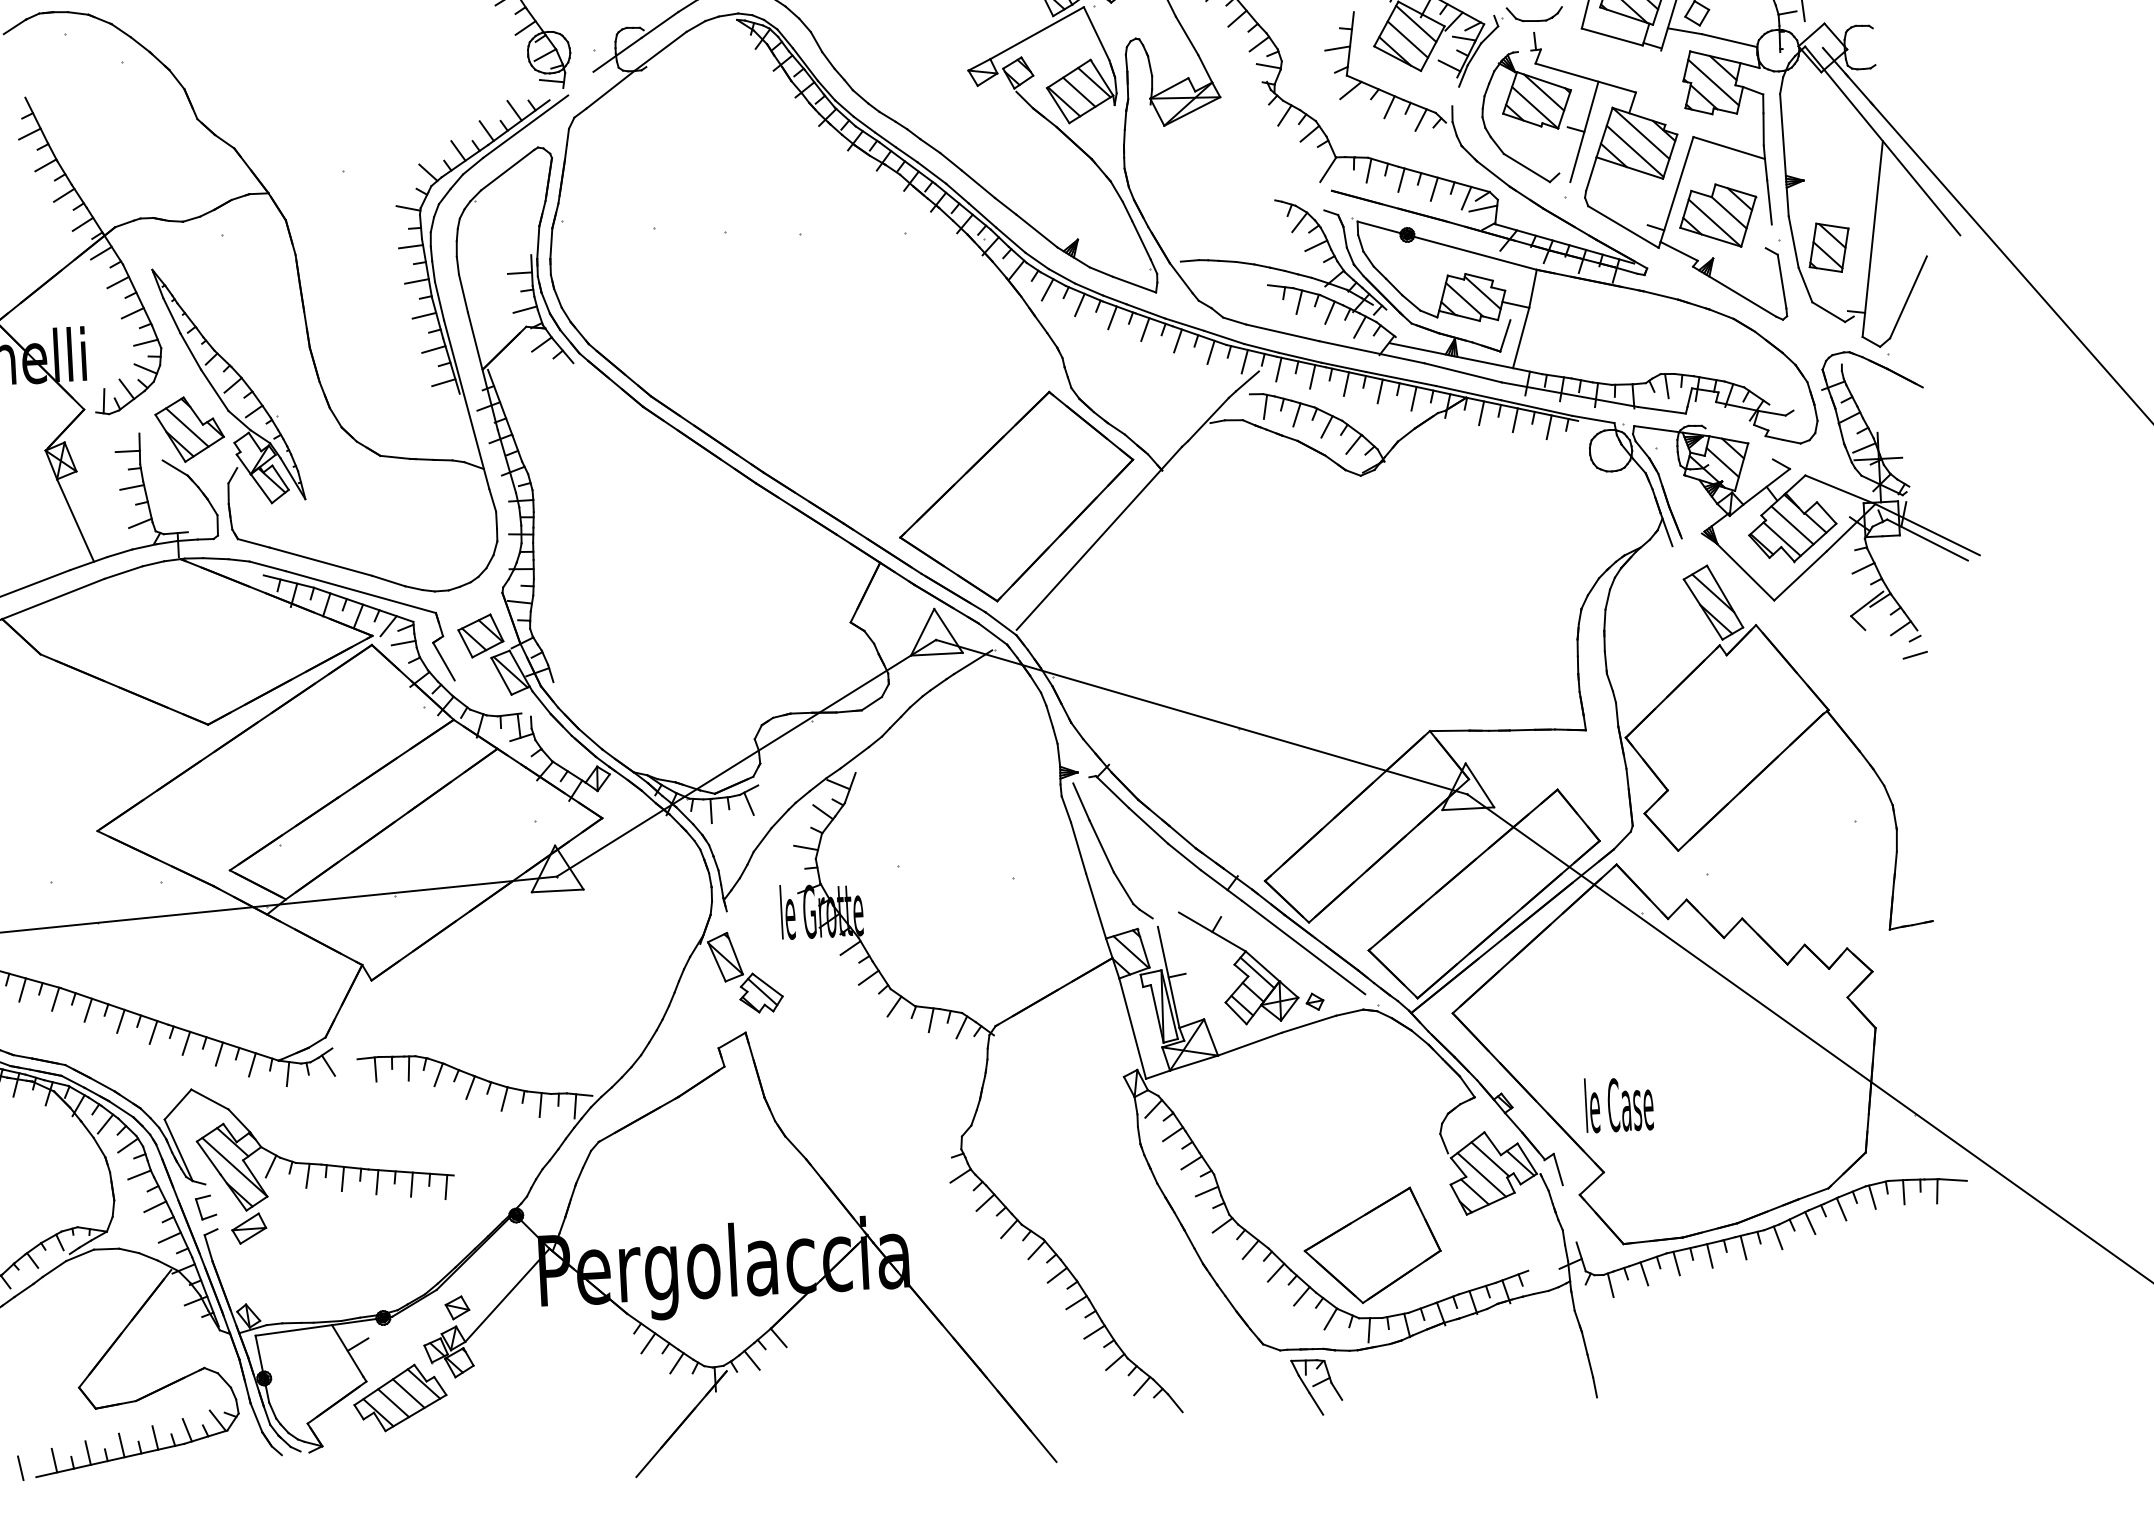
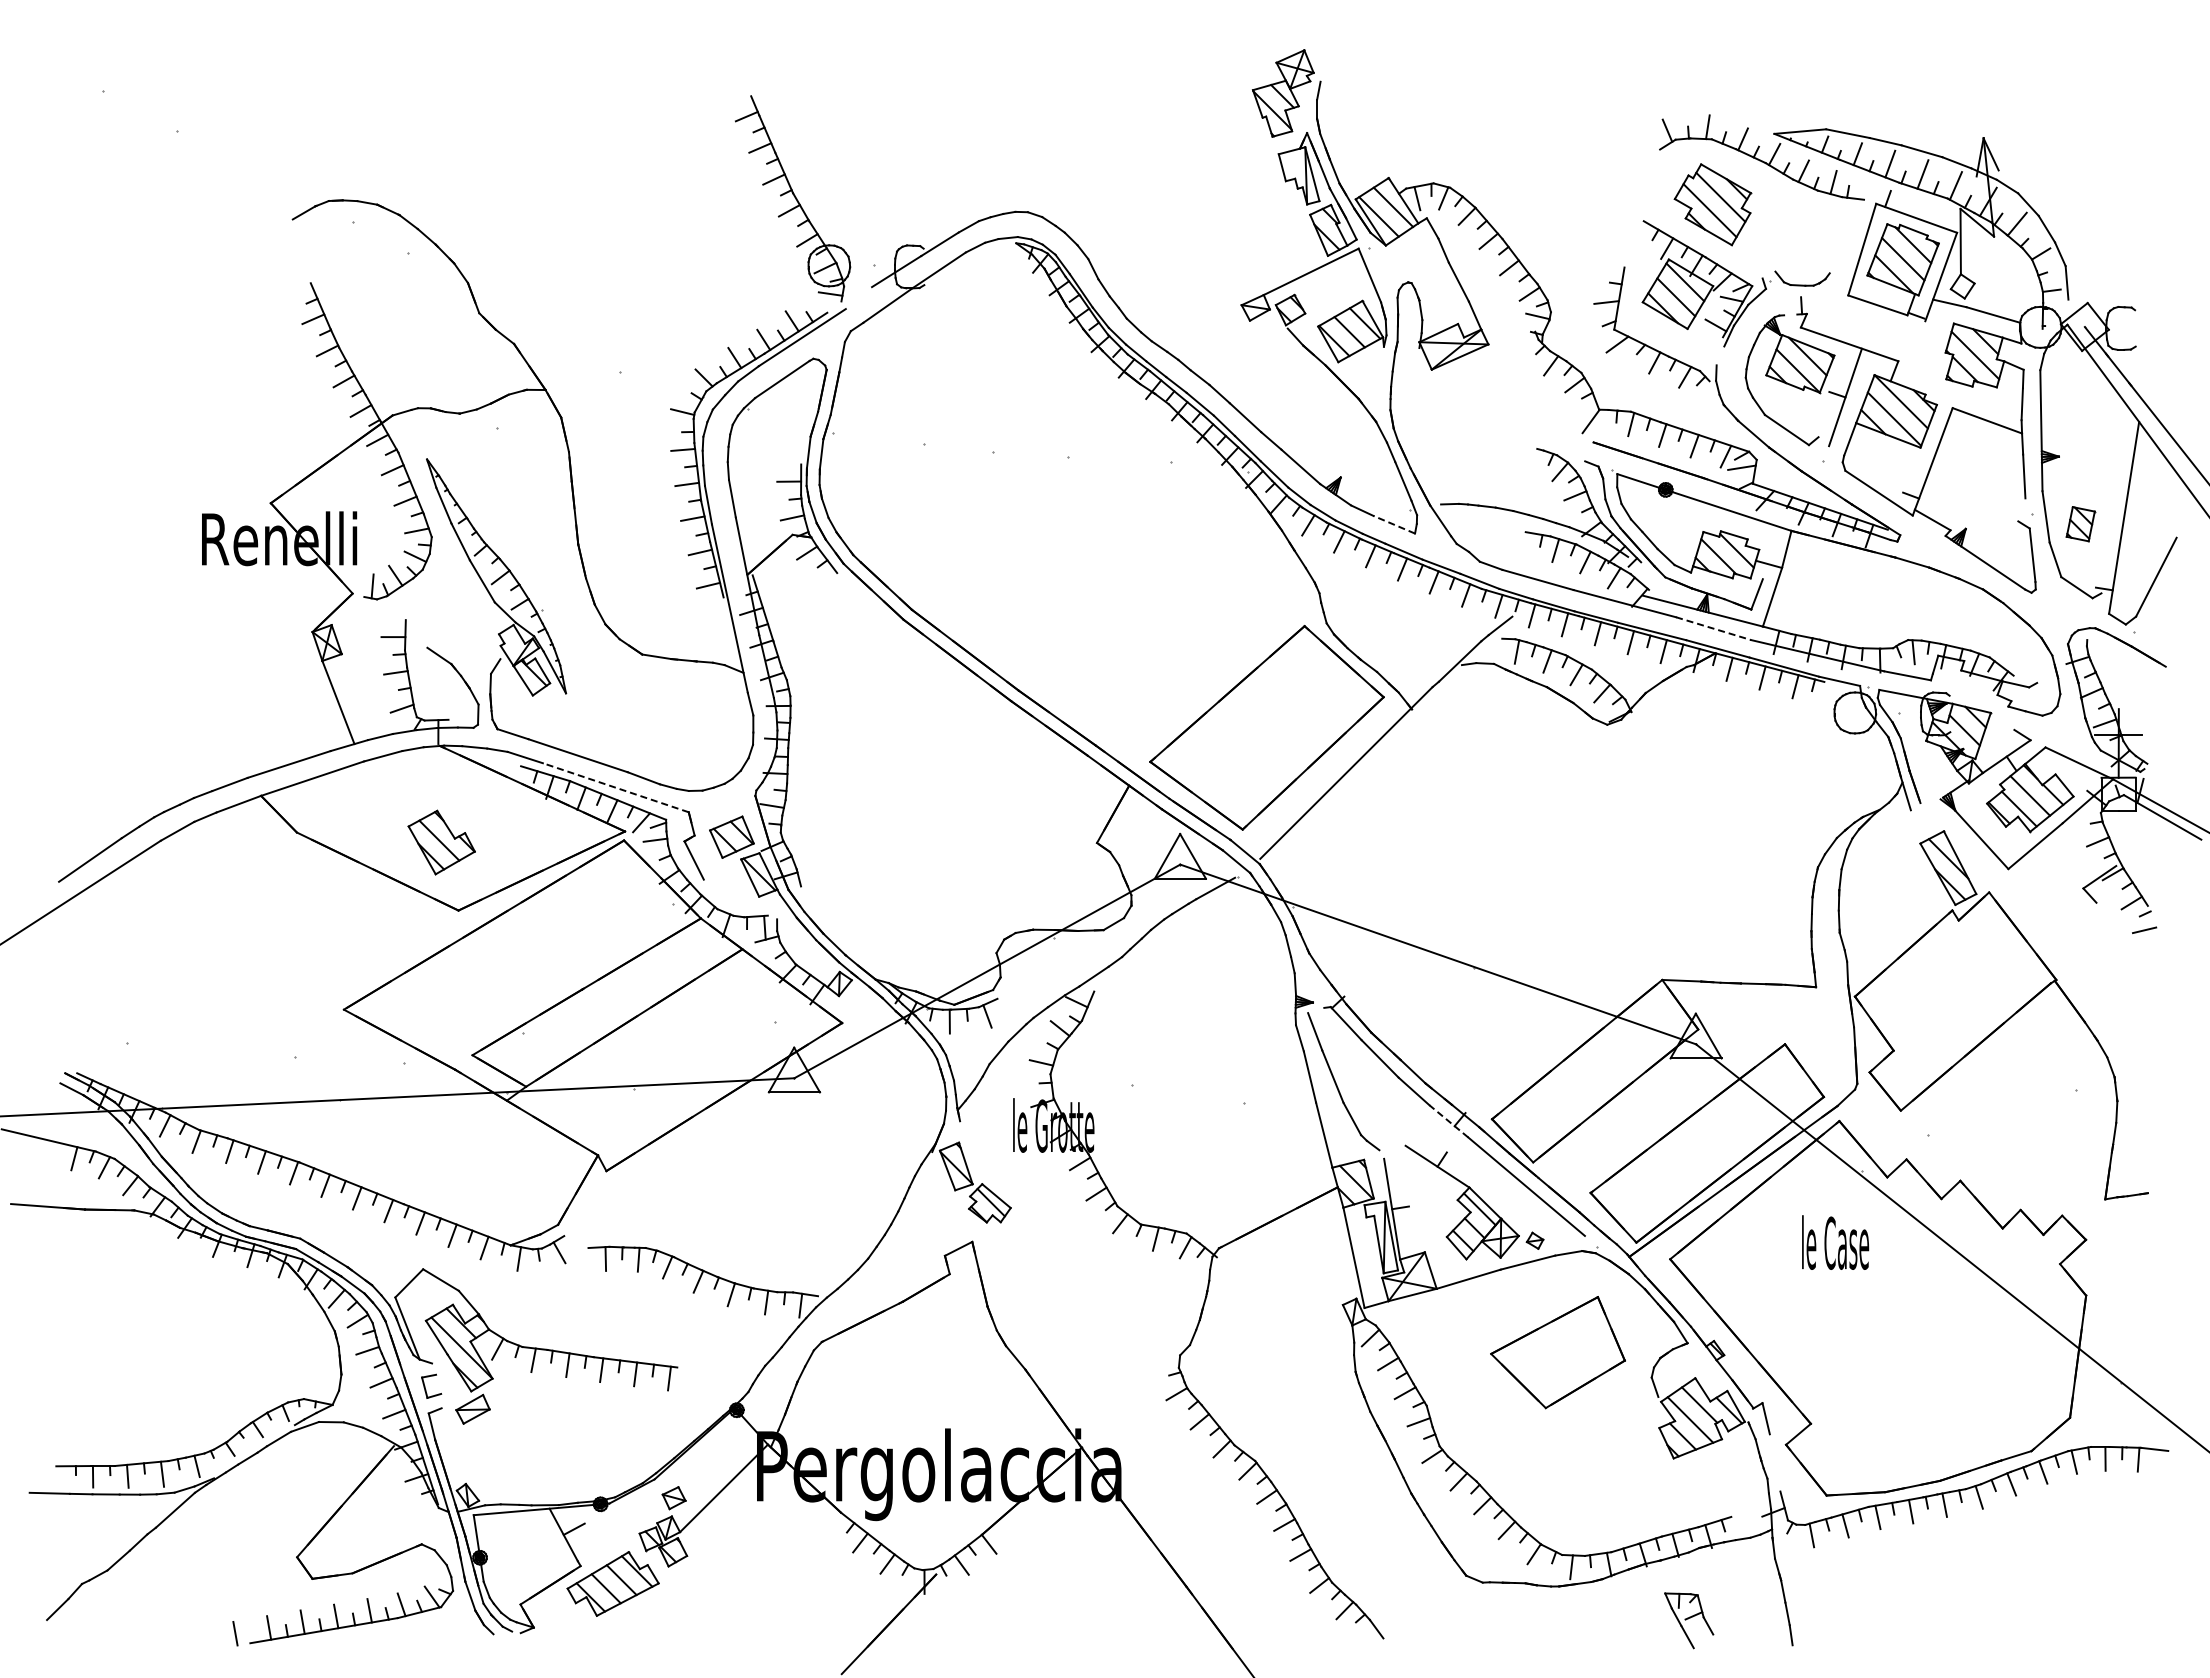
part: (1718, 215) -> (1973, 486), removed
part: (1828, 247) -> (2080, 523), size x0.7
line: (1134, 284) -> (1394, 524), solid -> dashed
line: (1464, 372) -> (1714, 628), solid -> dashed
part: (189, 429) -> (441, 842), moved
line: (360, 591) -> (615, 787), solid -> dashed
line: (1221, 885) -> (1448, 1121), solid -> dashed
text: (1619, 1104) -> (1835, 1242), moved
part: (1371, 1246) -> (1557, 1352), moved
part: (1317, 1386) -> (1689, 1620), moved

